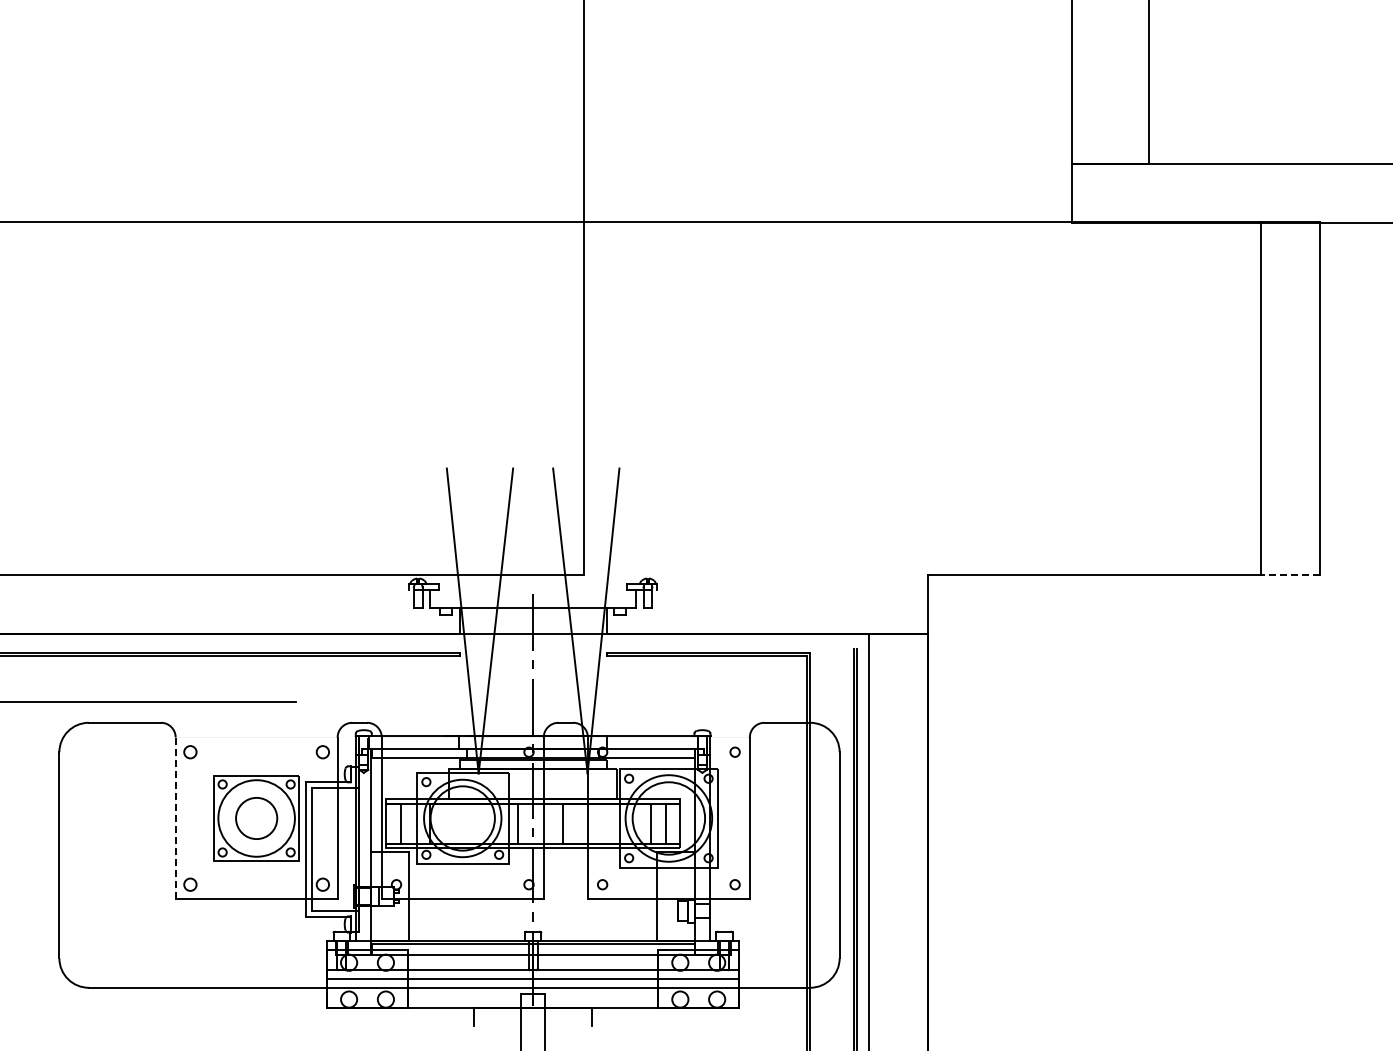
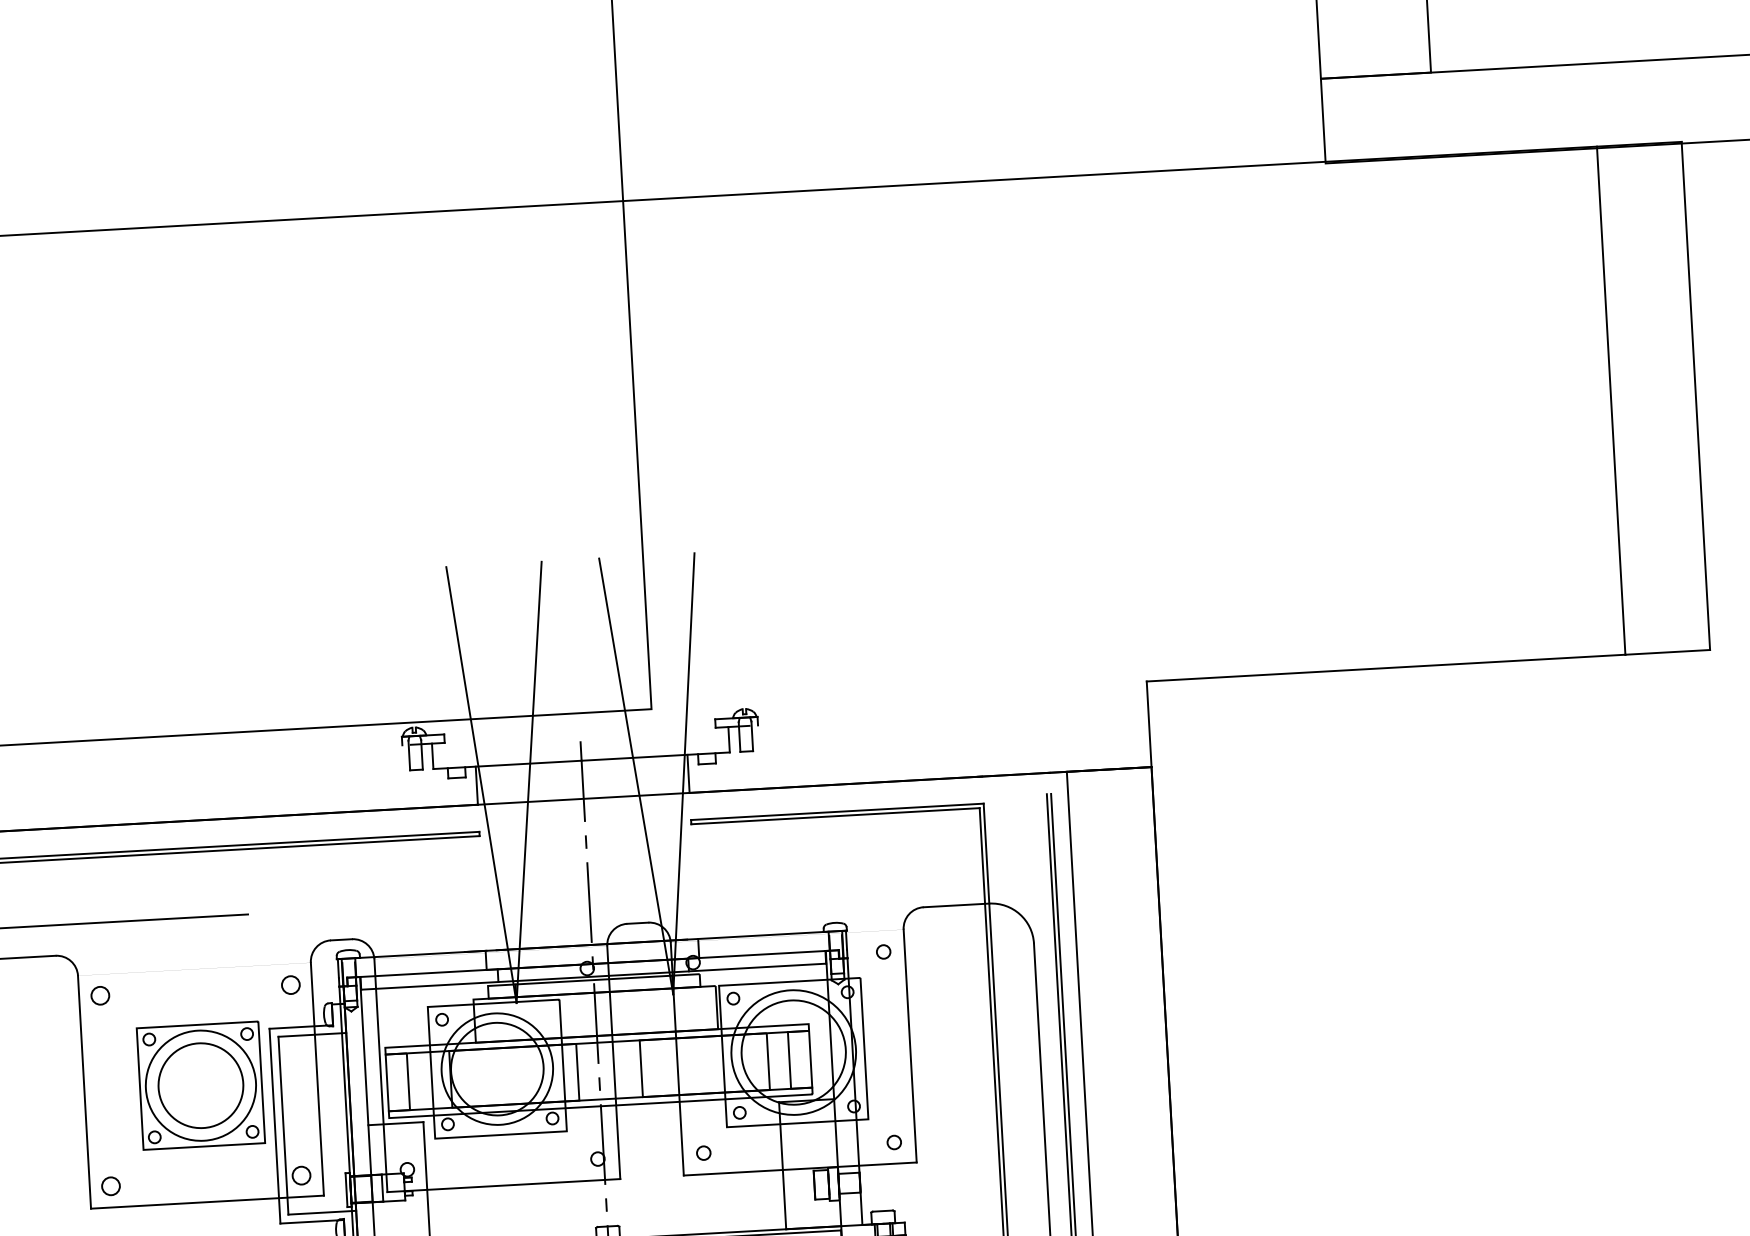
line: (1289, 574) -> (1666, 651), dashed -> solid
line: (175, 818) -> (84, 1092), dashed -> solid
circle: (256, 818) -> (200, 1085), size x1.43

